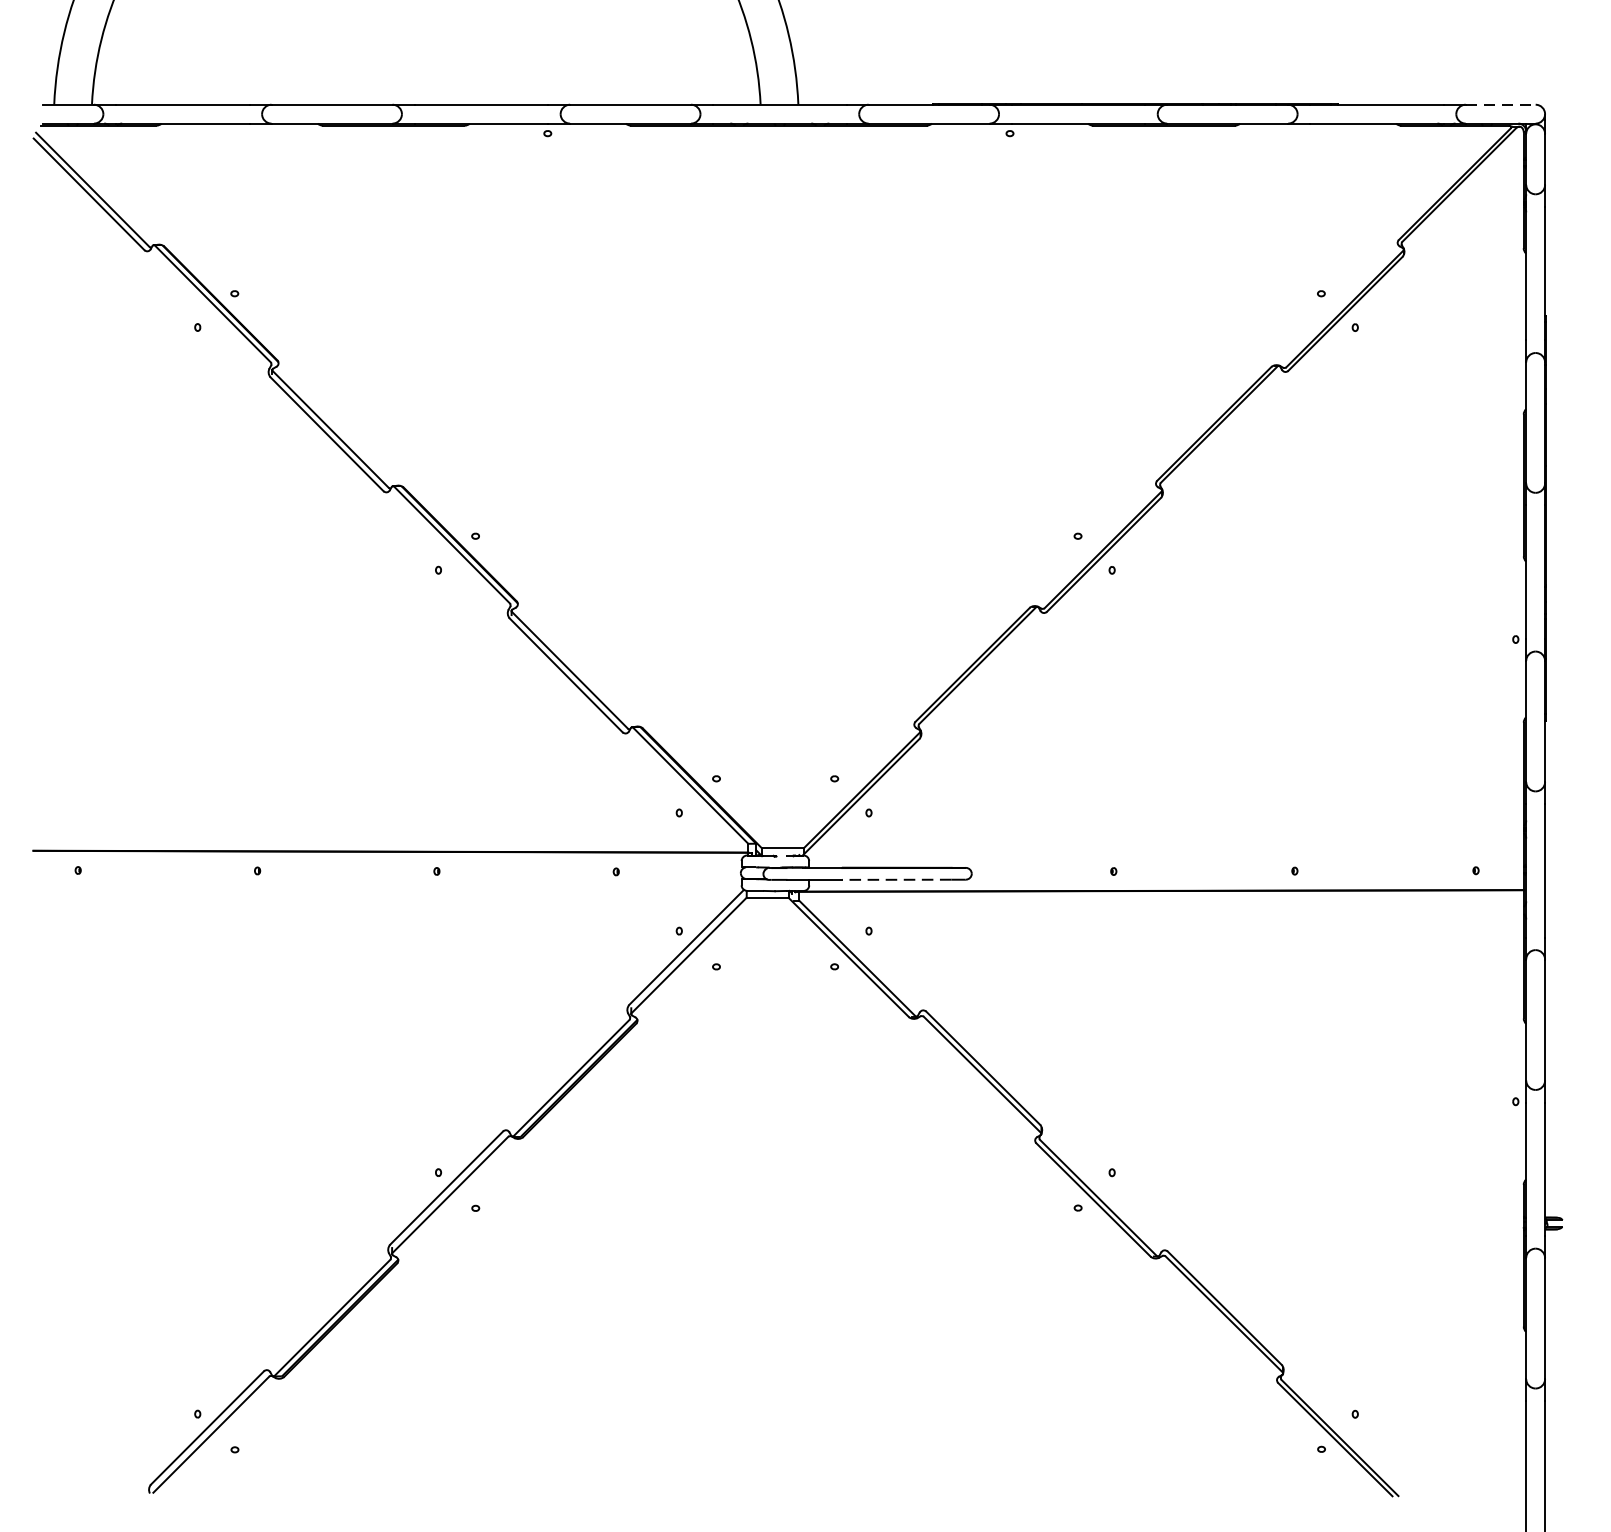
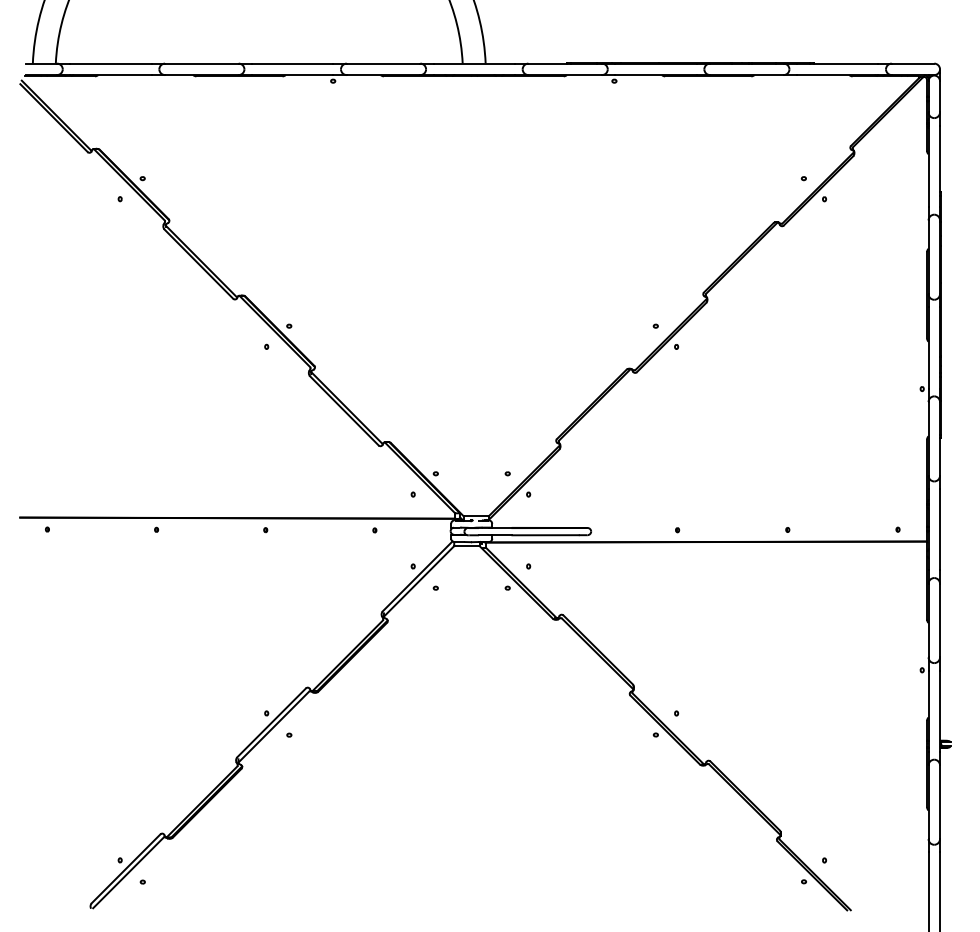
line: (1501, 104) -> (913, 63), dashed -> solid
line: (896, 880) -> (545, 535), dashed -> solid

